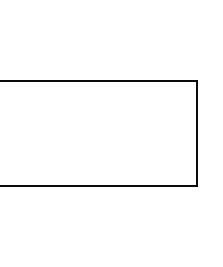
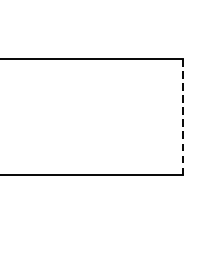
line: (196, 133) -> (182, 117), solid -> dashed

